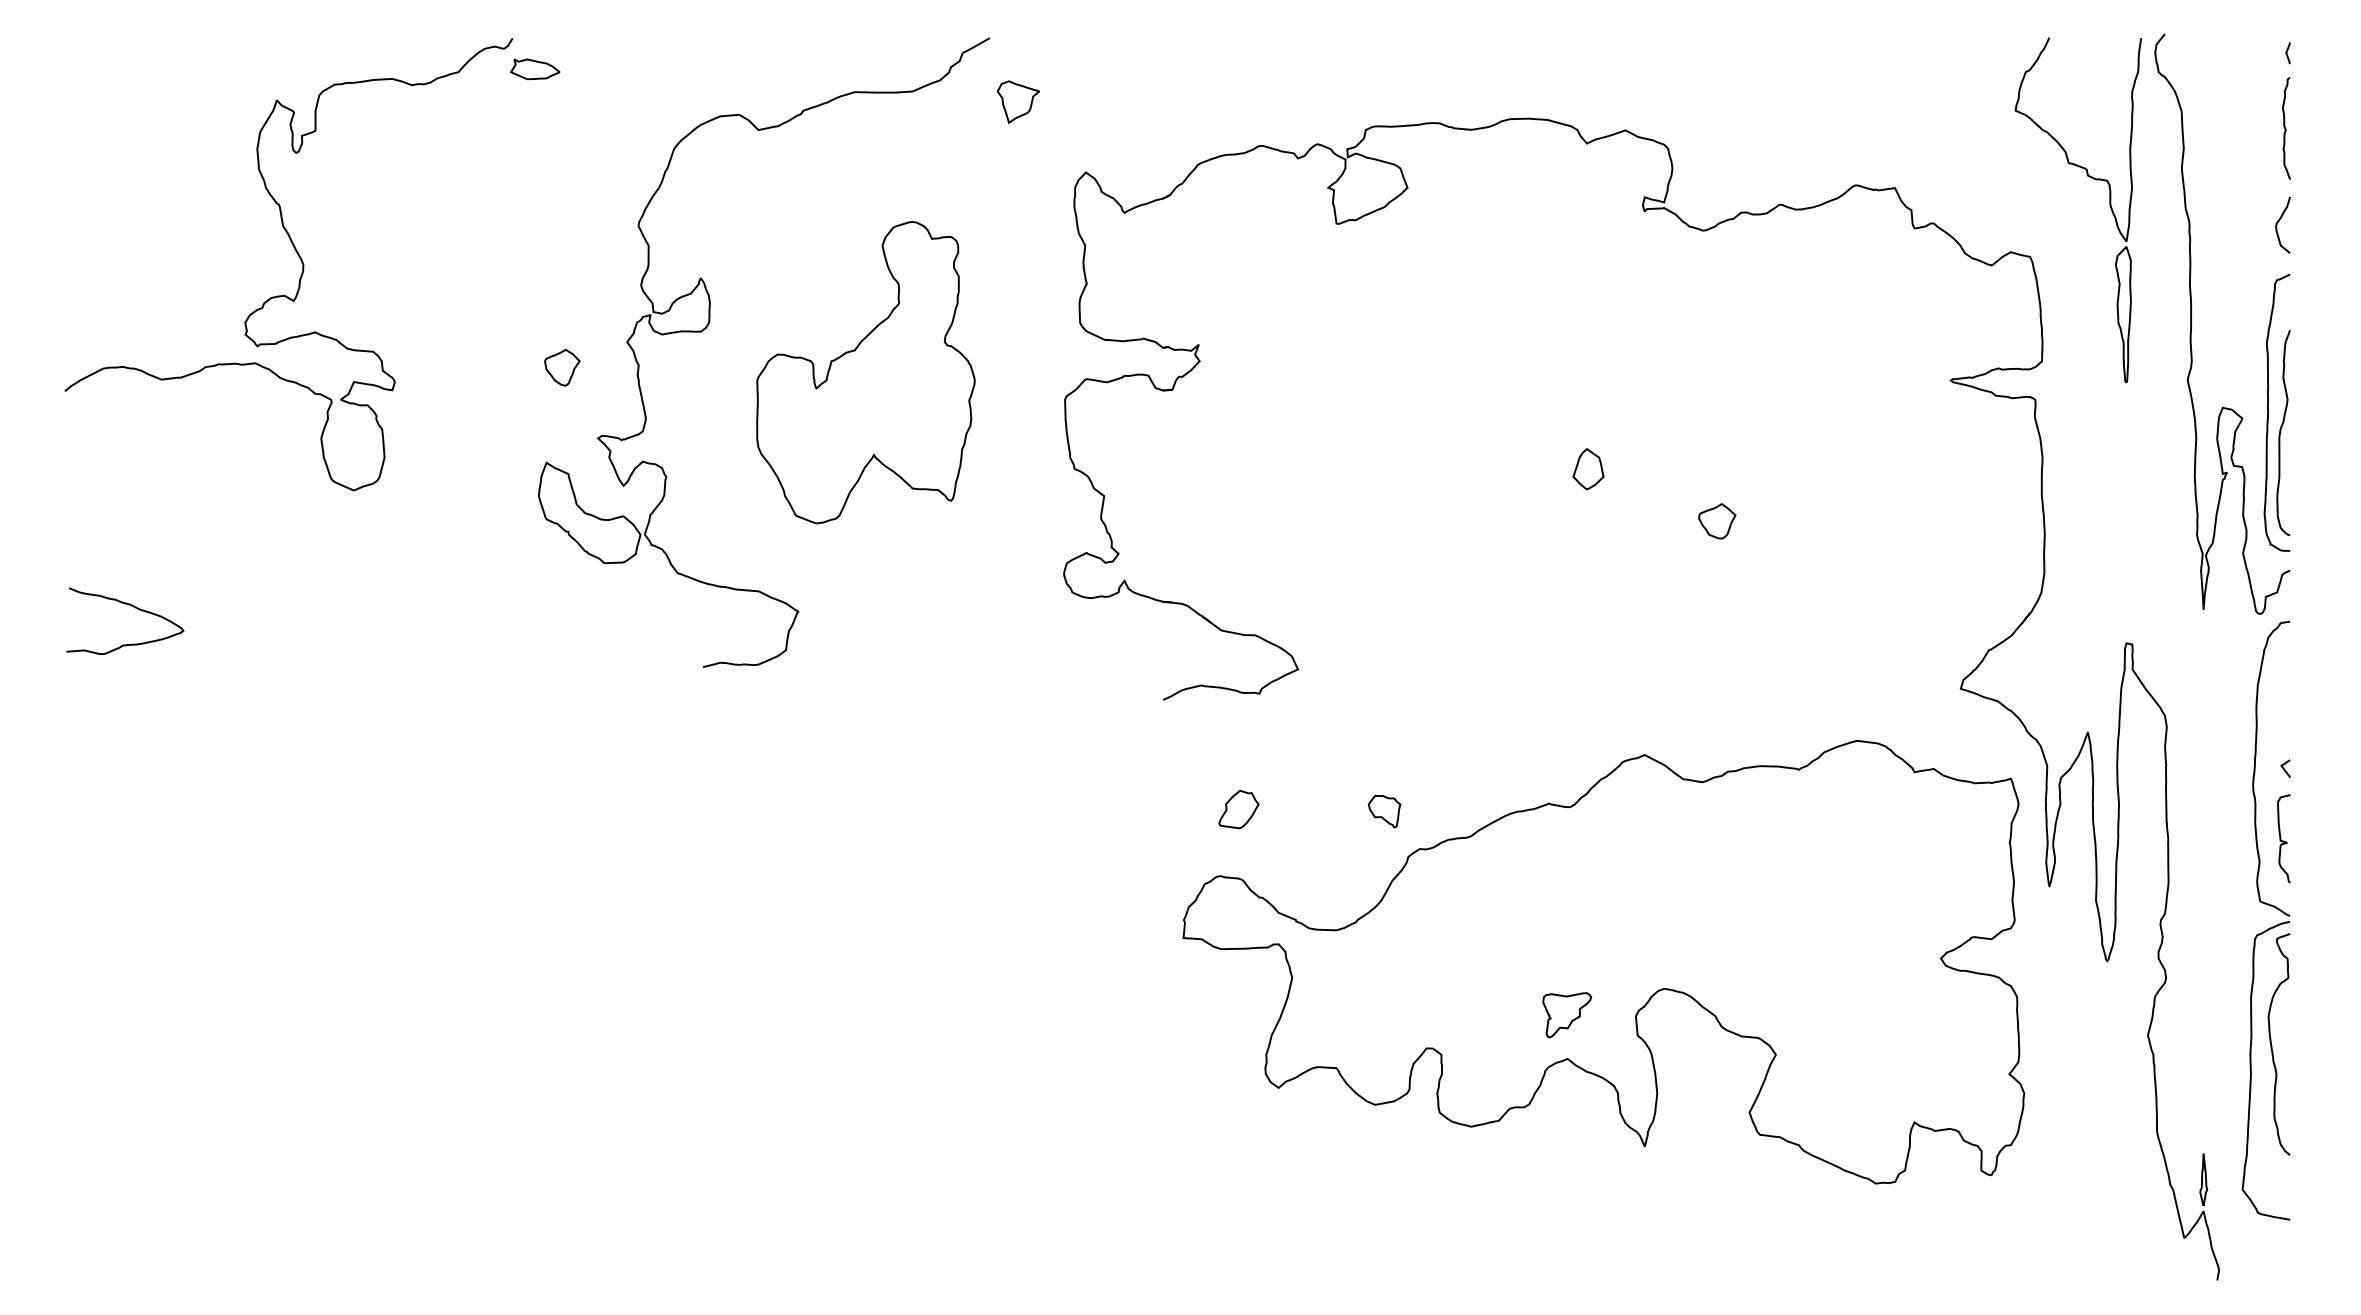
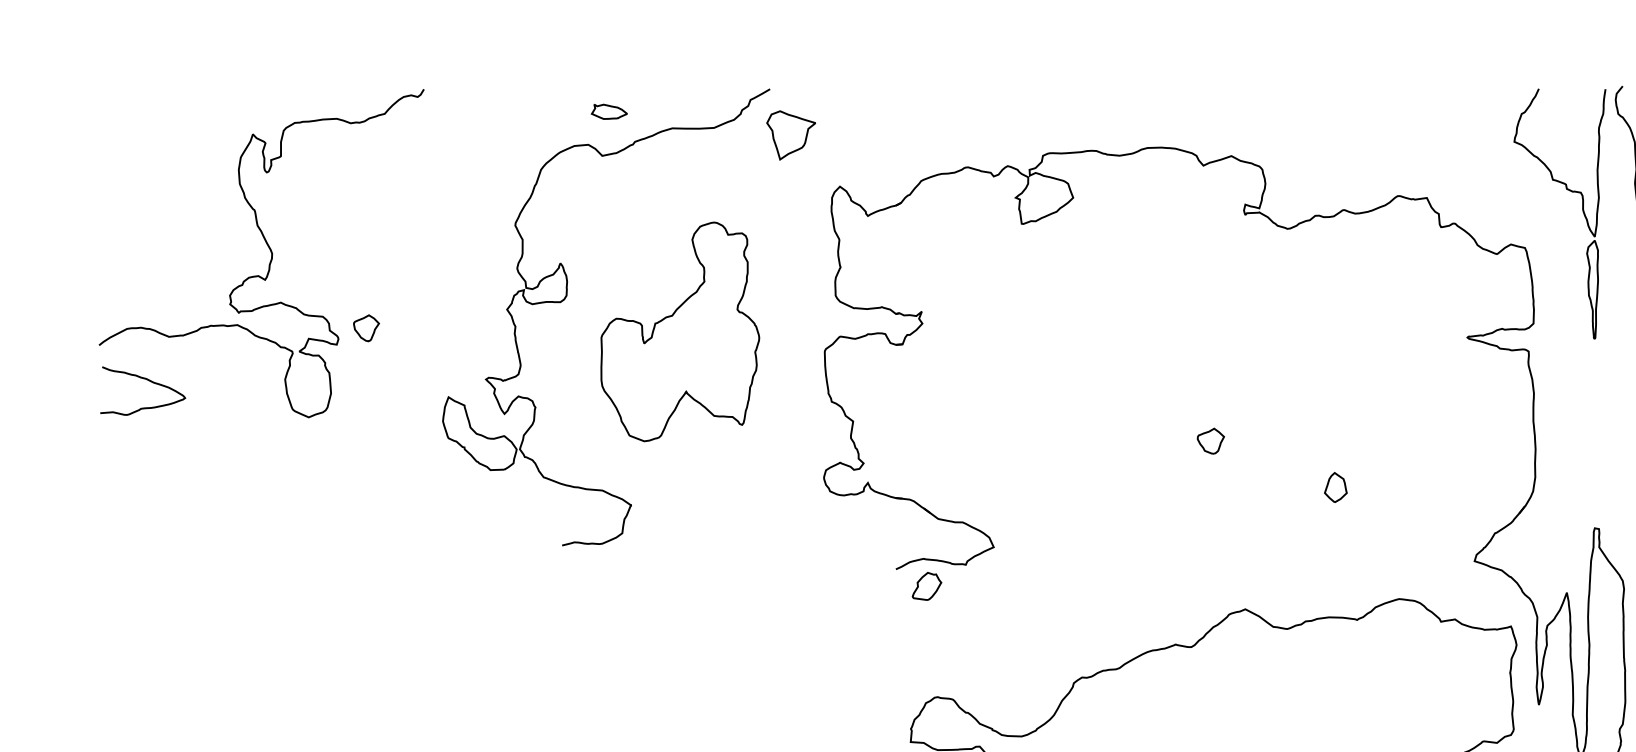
part: (535, 69) -> (609, 111), moved
part: (1017, 102) -> (790, 135), size x1.6
part: (562, 367) -> (366, 328), moved
part: (1588, 469) -> (1335, 487), moved
part: (1717, 521) -> (1211, 441), moved
curve: (131, 606) -> (147, 380), moved
part: (1238, 809) -> (926, 586), moved
part: (1384, 811) -> (1056, 650), removed

